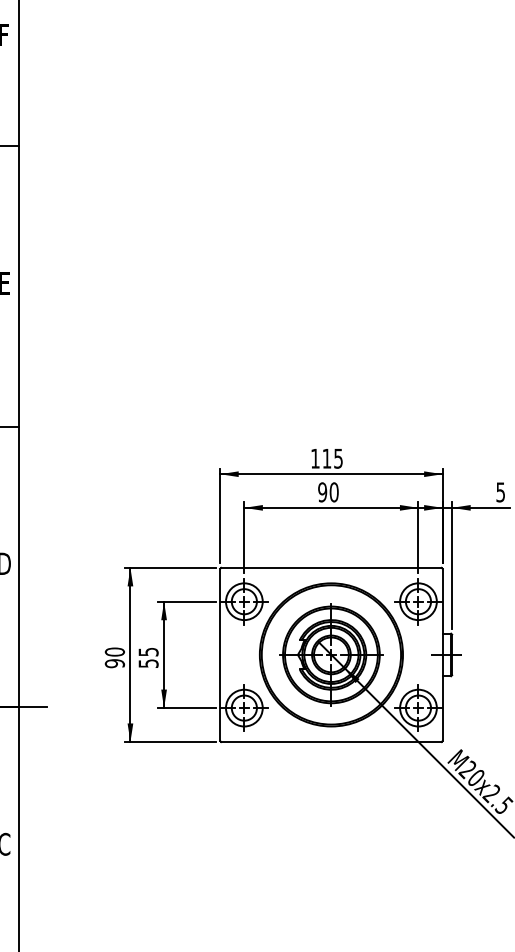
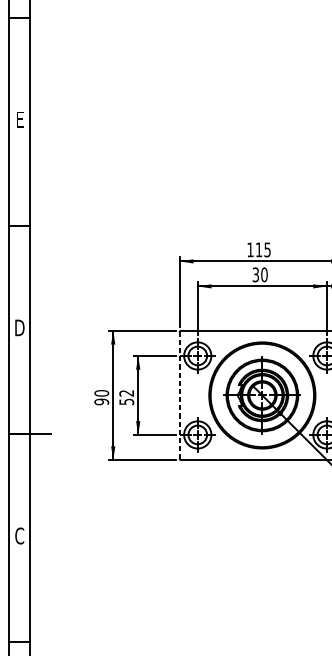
text: (322, 492) -> (255, 274), 90 -> 30
text: (148, 652) -> (126, 393), 55 -> 52
line: (220, 654) -> (180, 395), solid -> dashed

